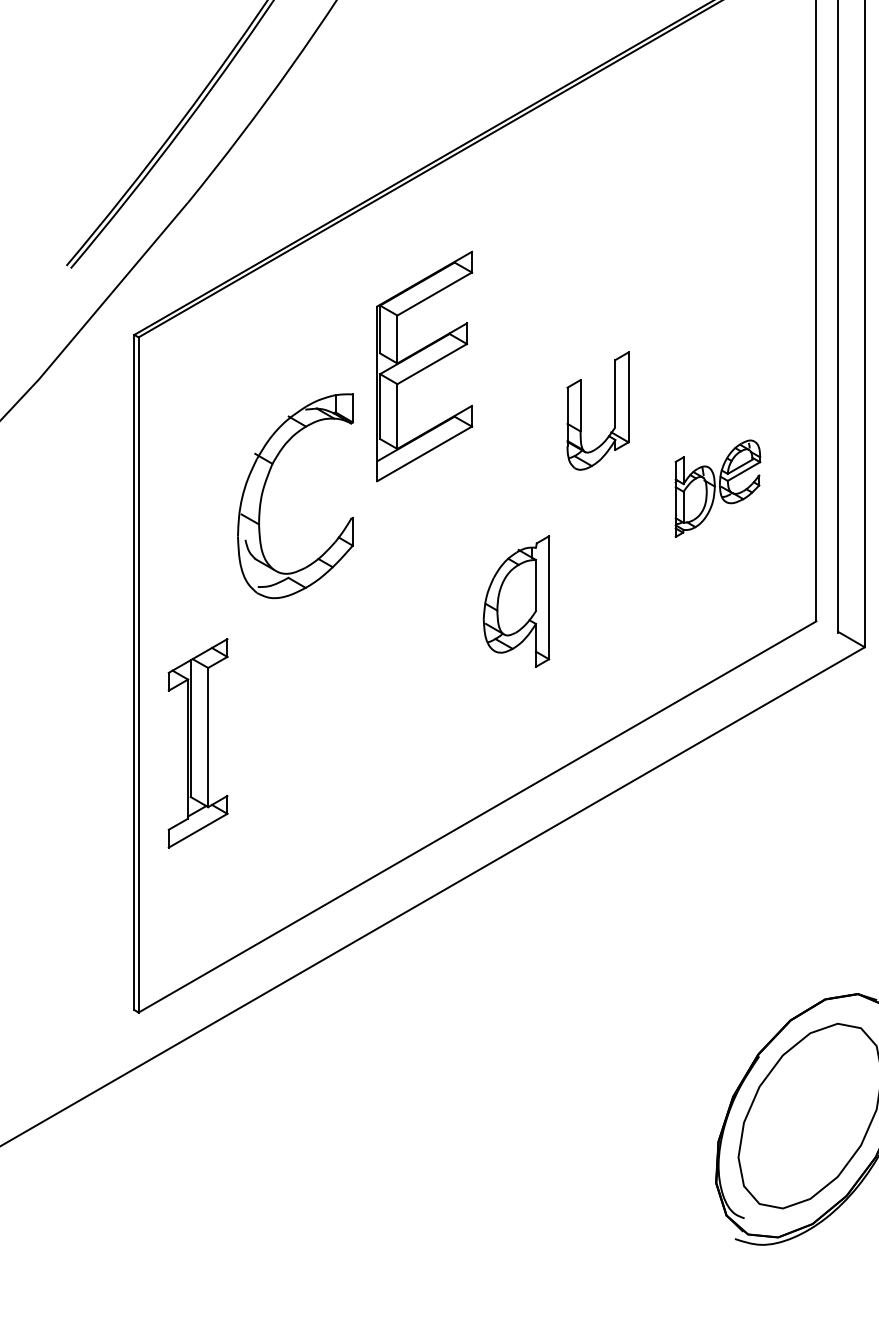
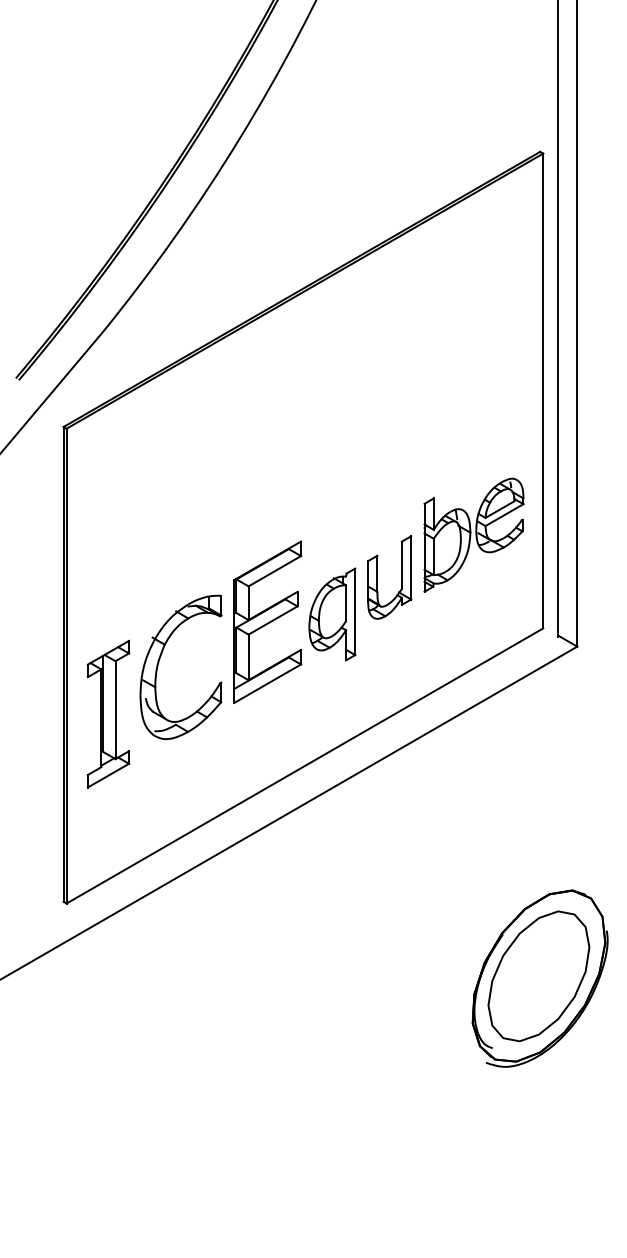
part: (424, 365) -> (267, 621), moved
part: (580, 411) -> (377, 577), moved
part: (266, 484) -> (160, 659), moved
part: (717, 487) -> (473, 534), size x1.67

